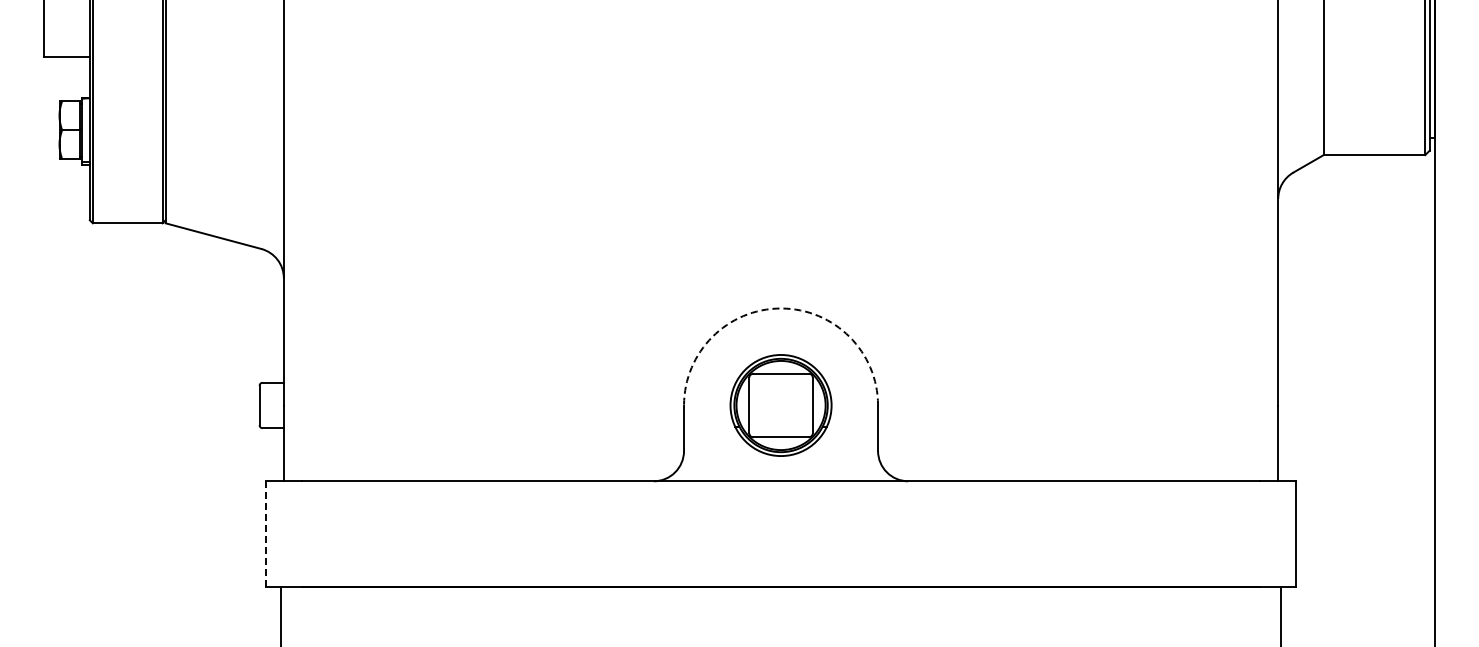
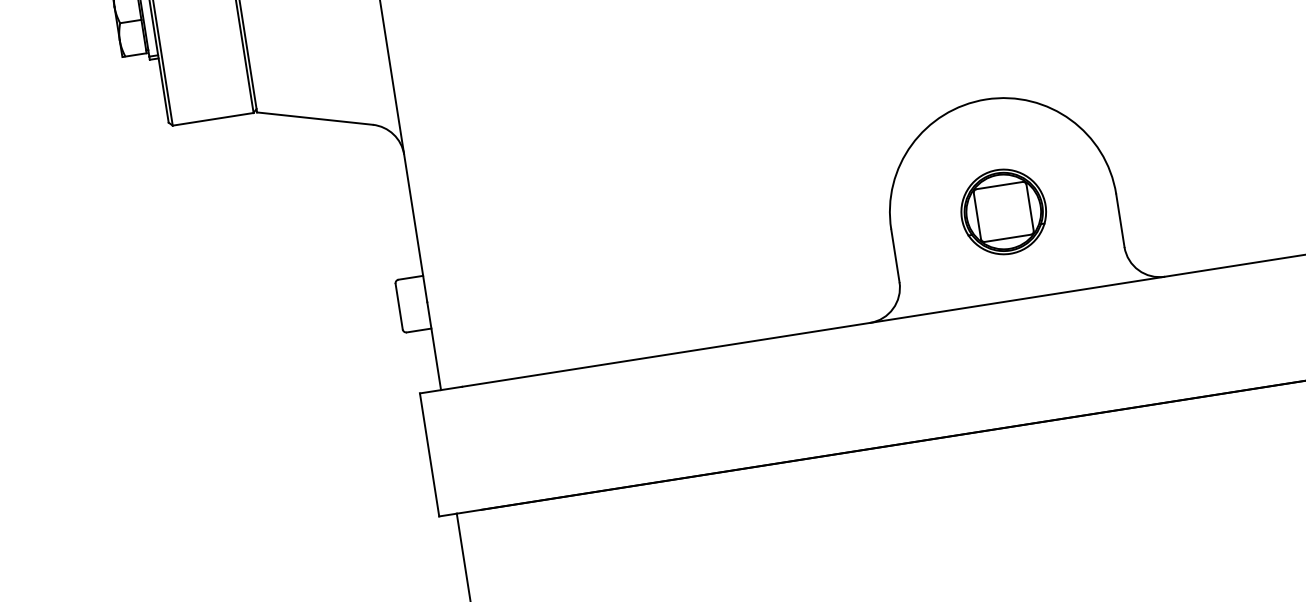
arc: (781, 308) -> (986, 99), dashed -> solid
part: (780, 405) -> (1003, 212), size x0.71
line: (265, 534) -> (429, 455), dashed -> solid

